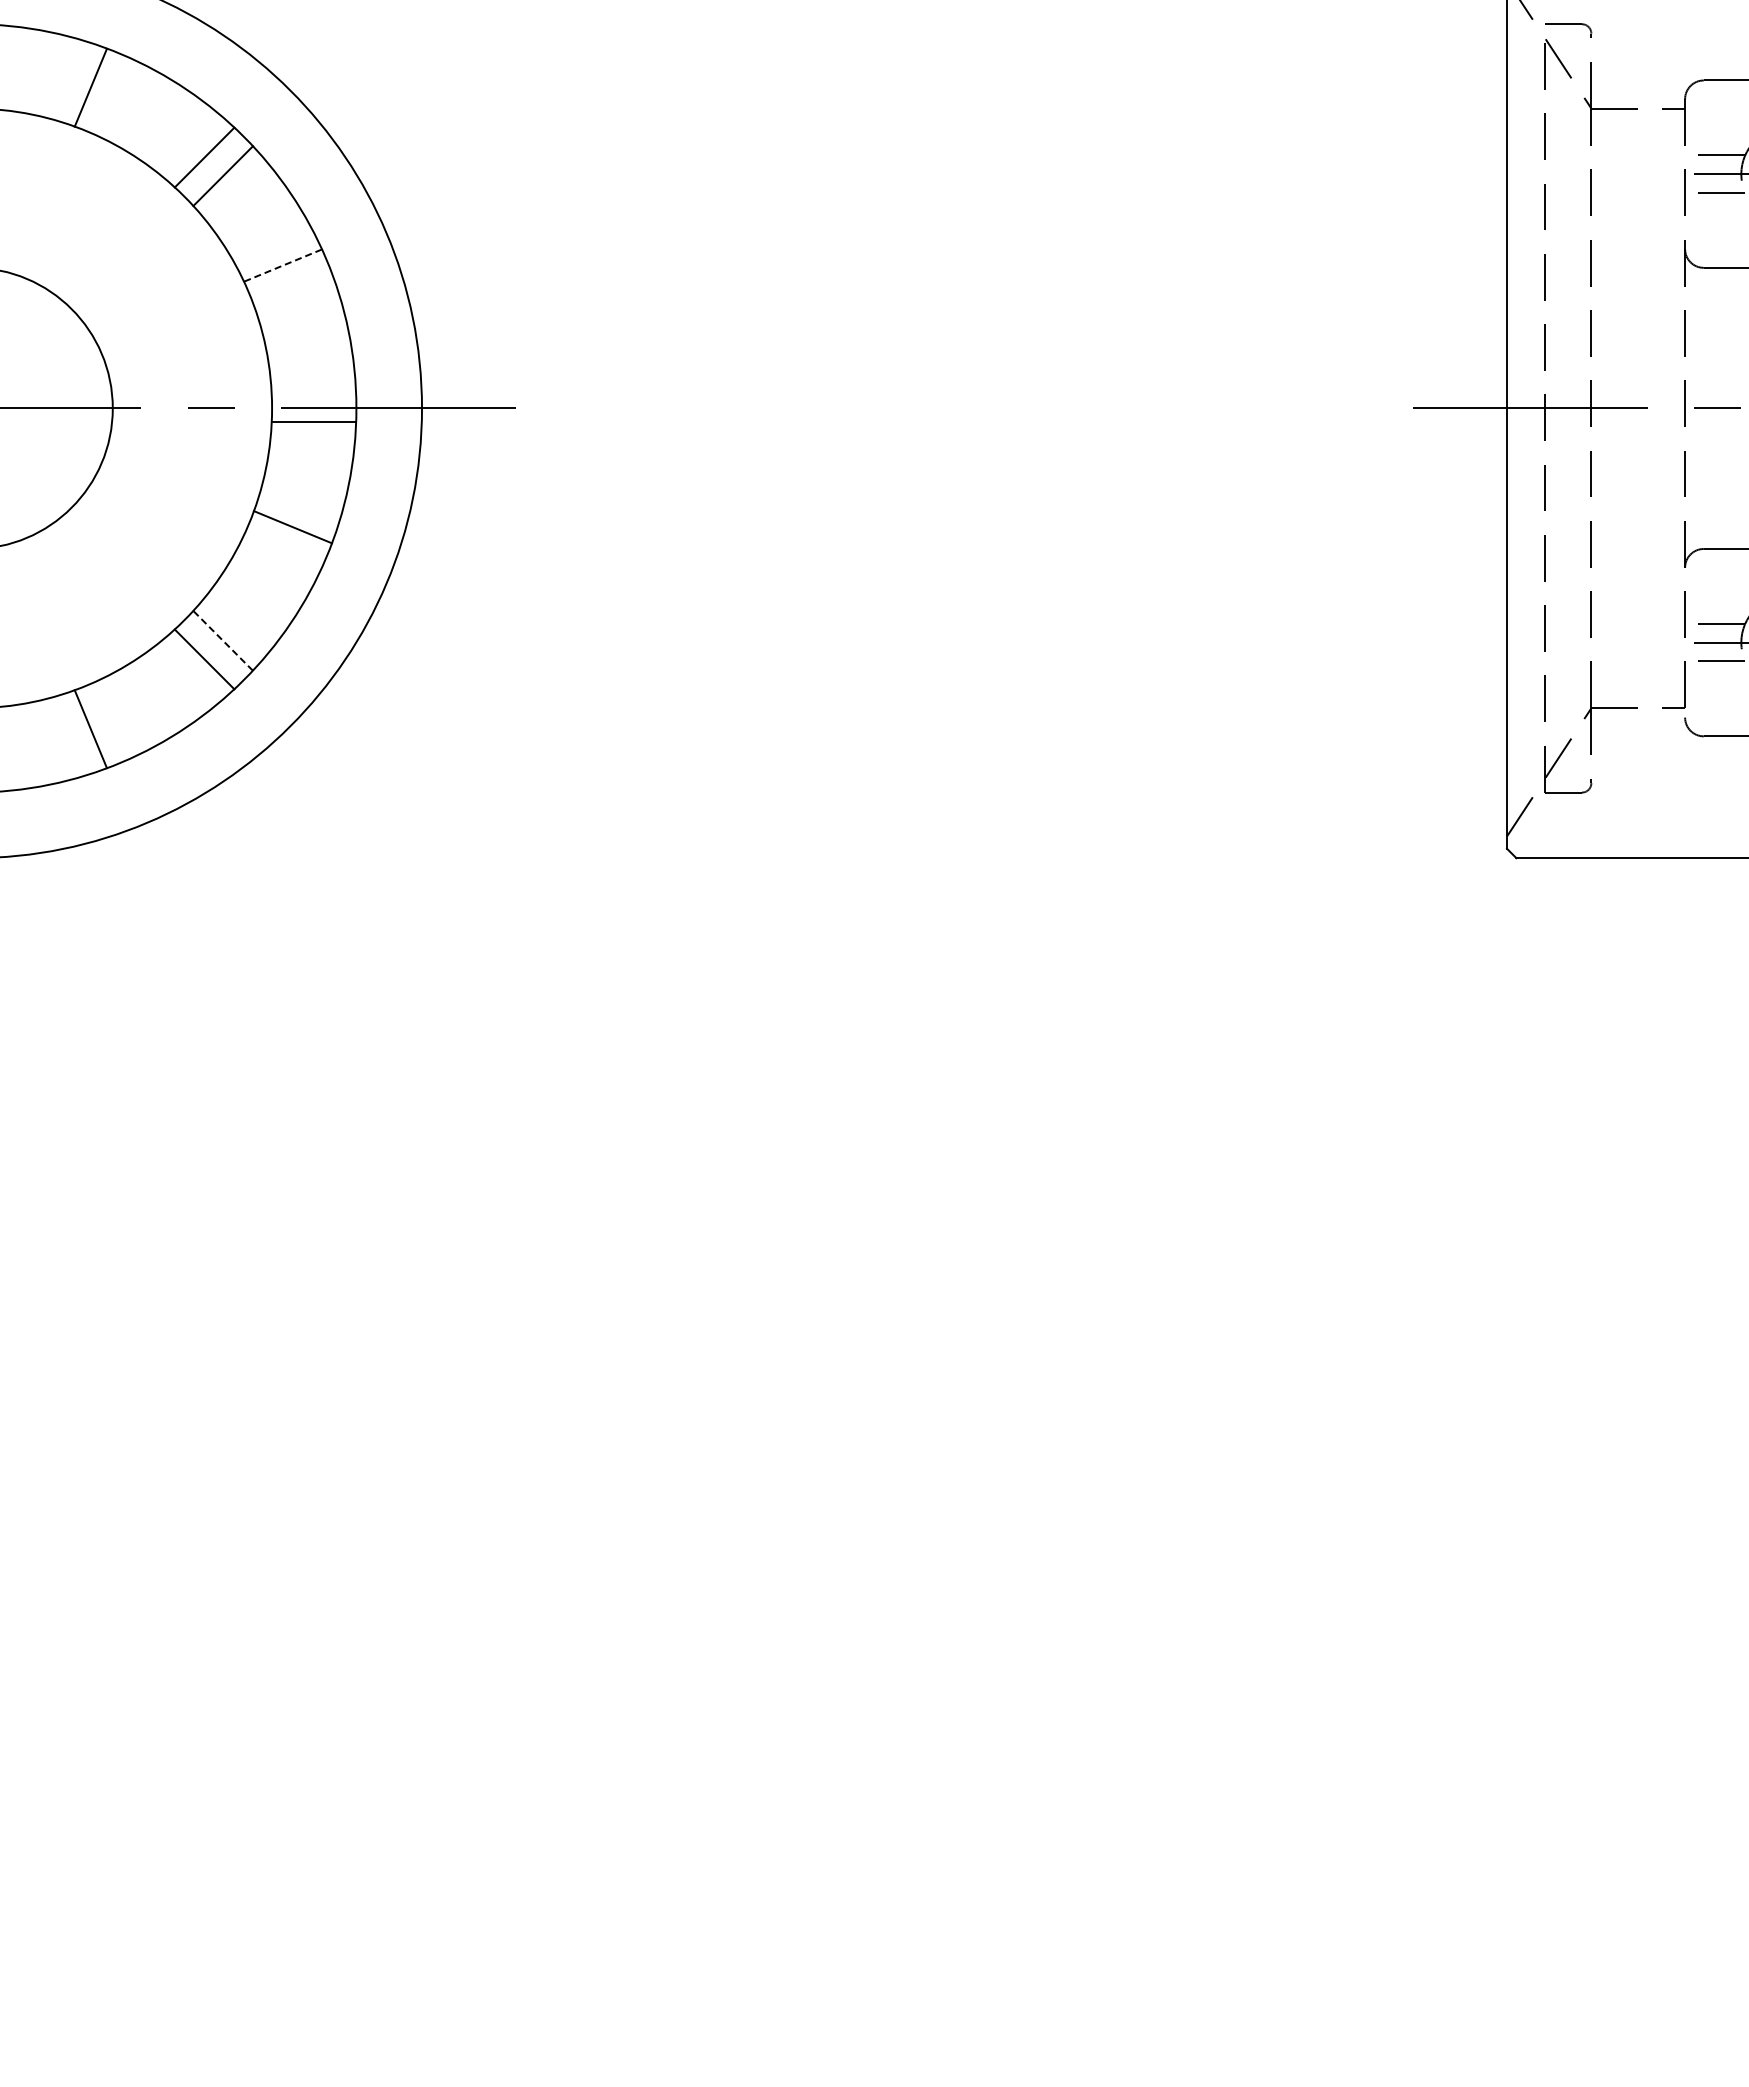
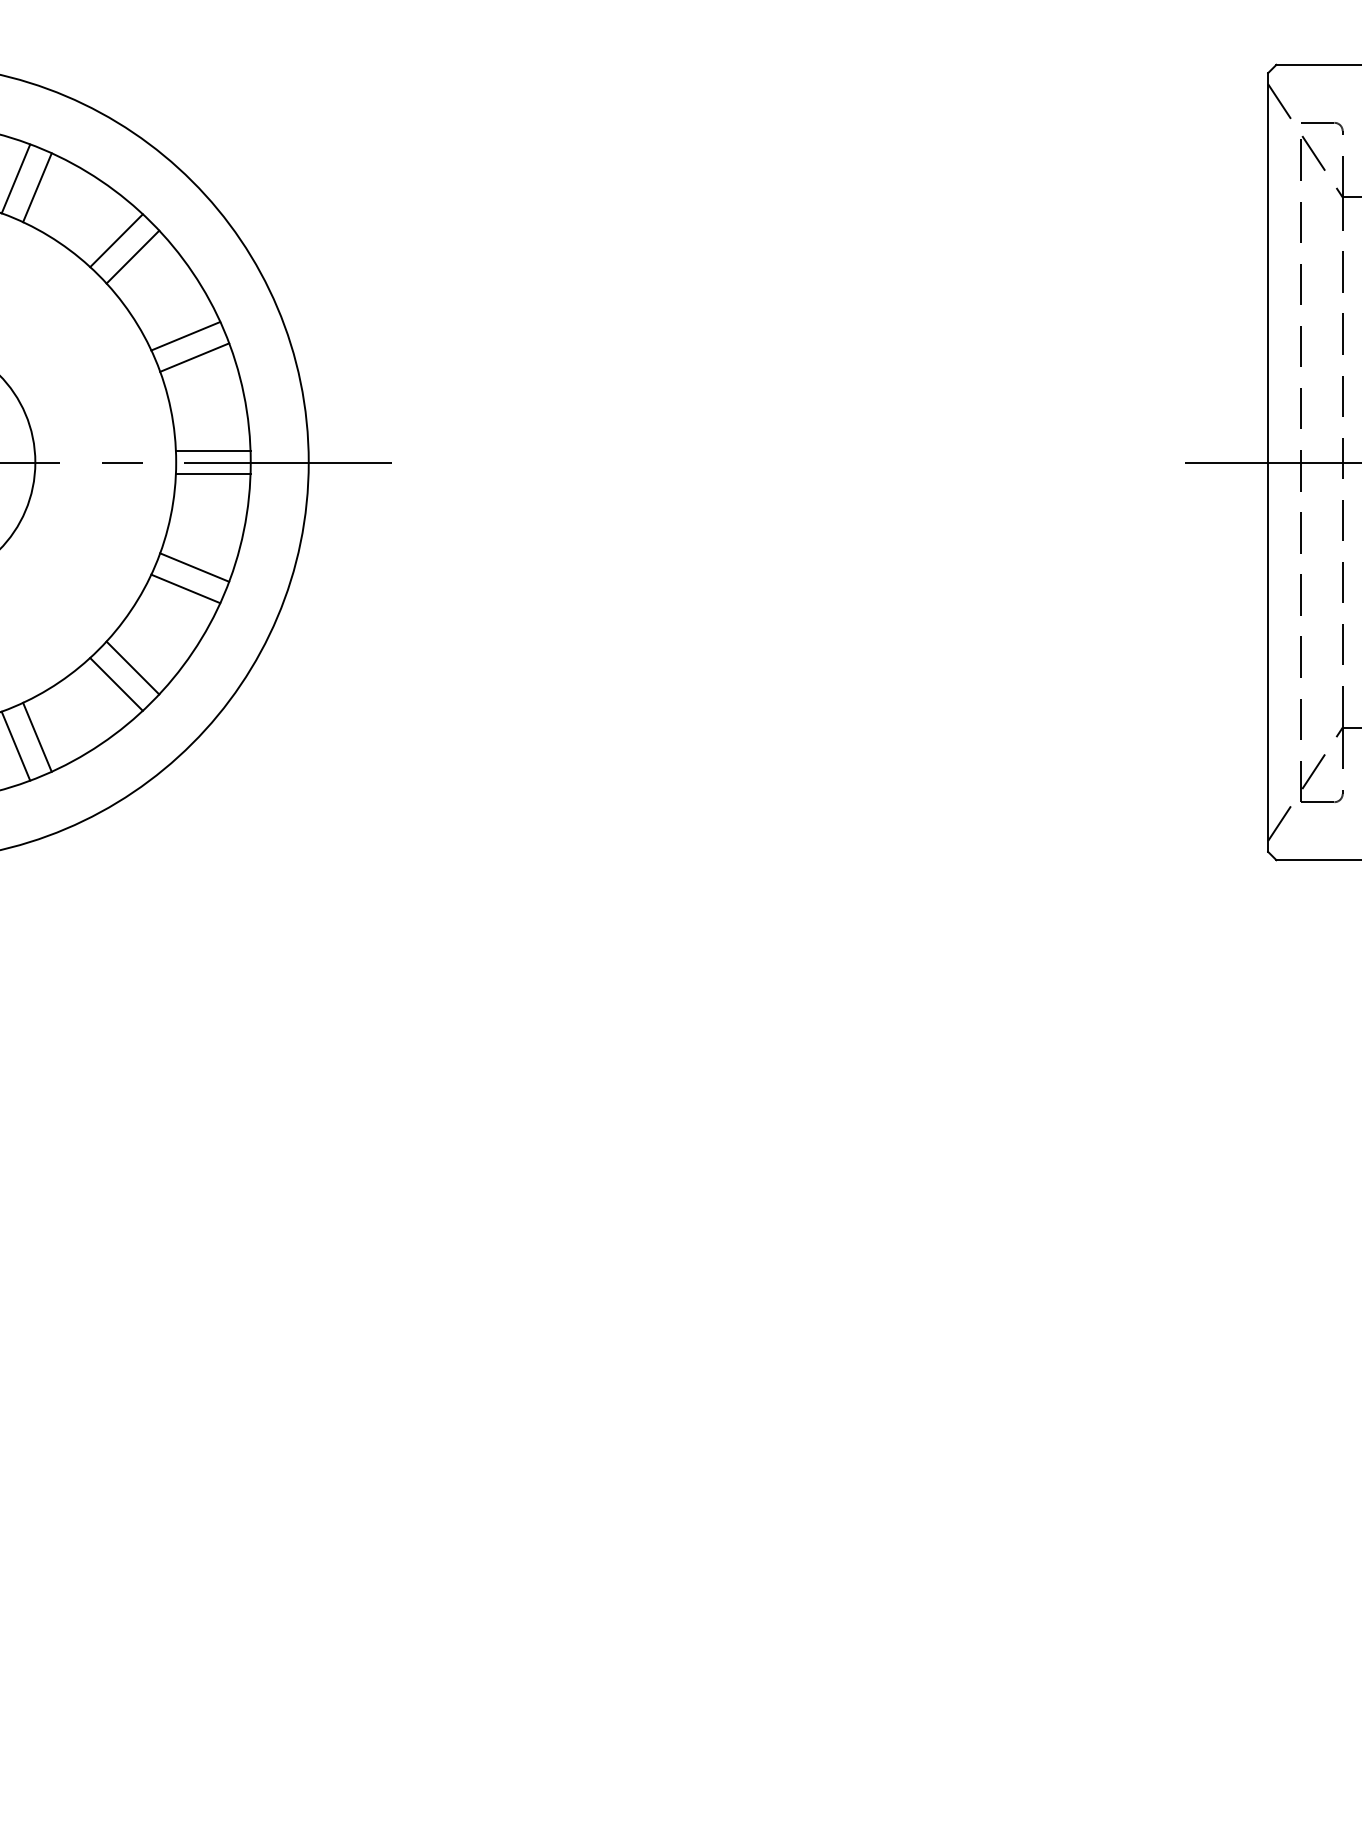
line: (114, 97) -> (36, 187), added
line: (282, 265) -> (185, 336), dashed -> solid
line: (292, 289) -> (194, 357), added
line: (313, 395) -> (212, 451), added
line: (282, 551) -> (185, 589), added
line: (222, 640) -> (132, 667), dashed -> solid
line: (114, 719) -> (36, 737), added

